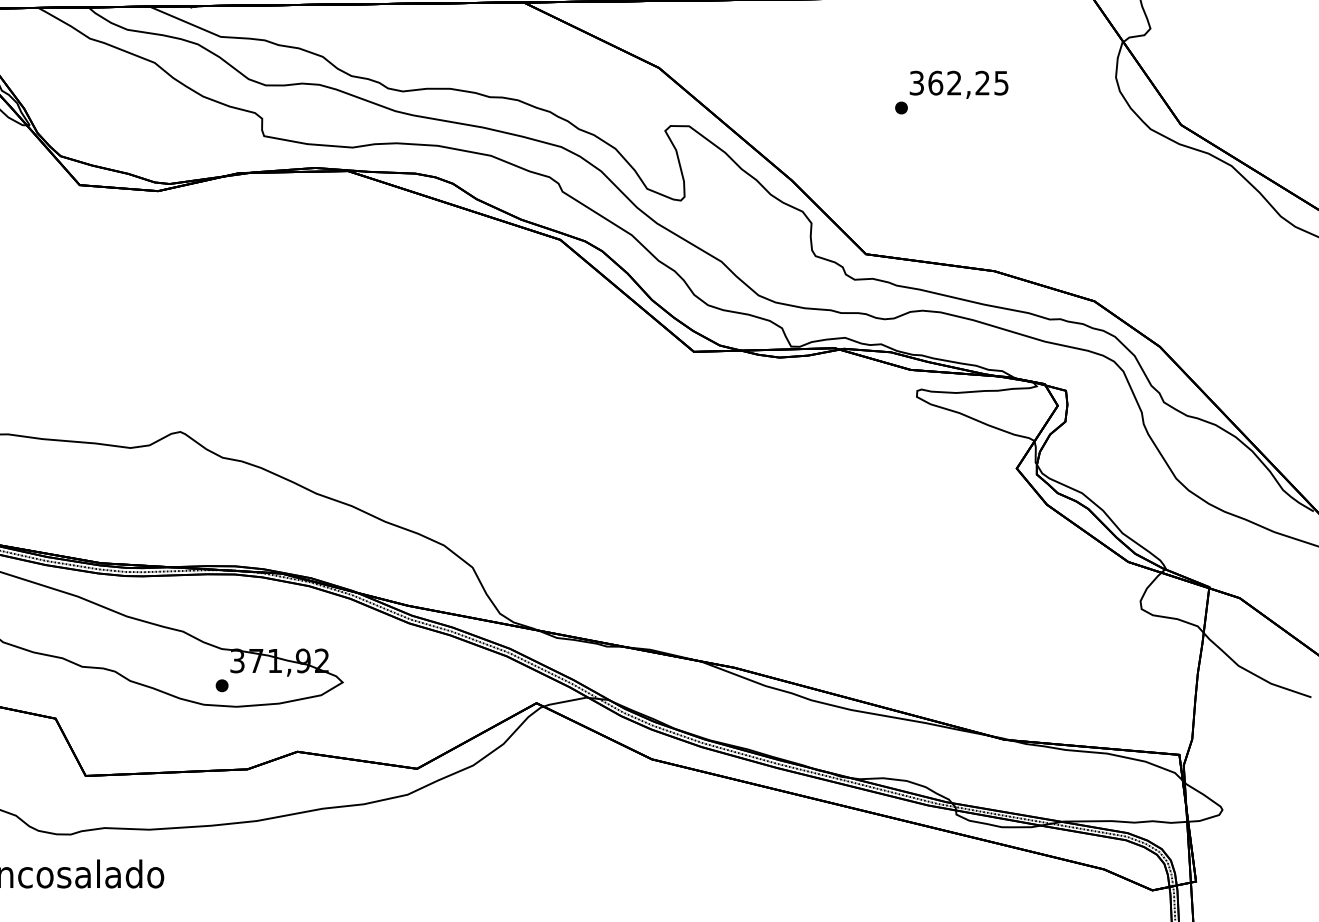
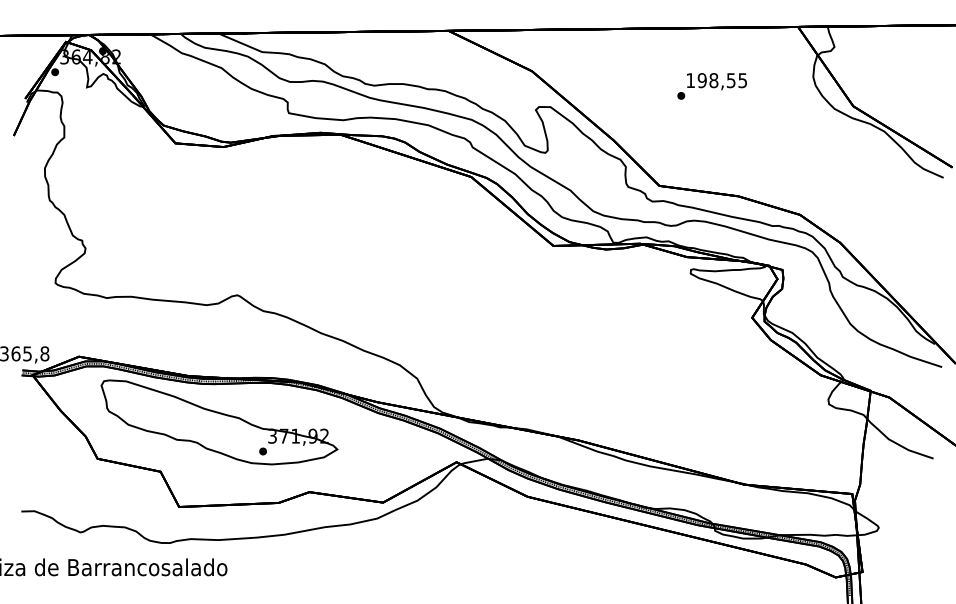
text: (949, 82) -> (710, 80), 362,25 -> 198,55

